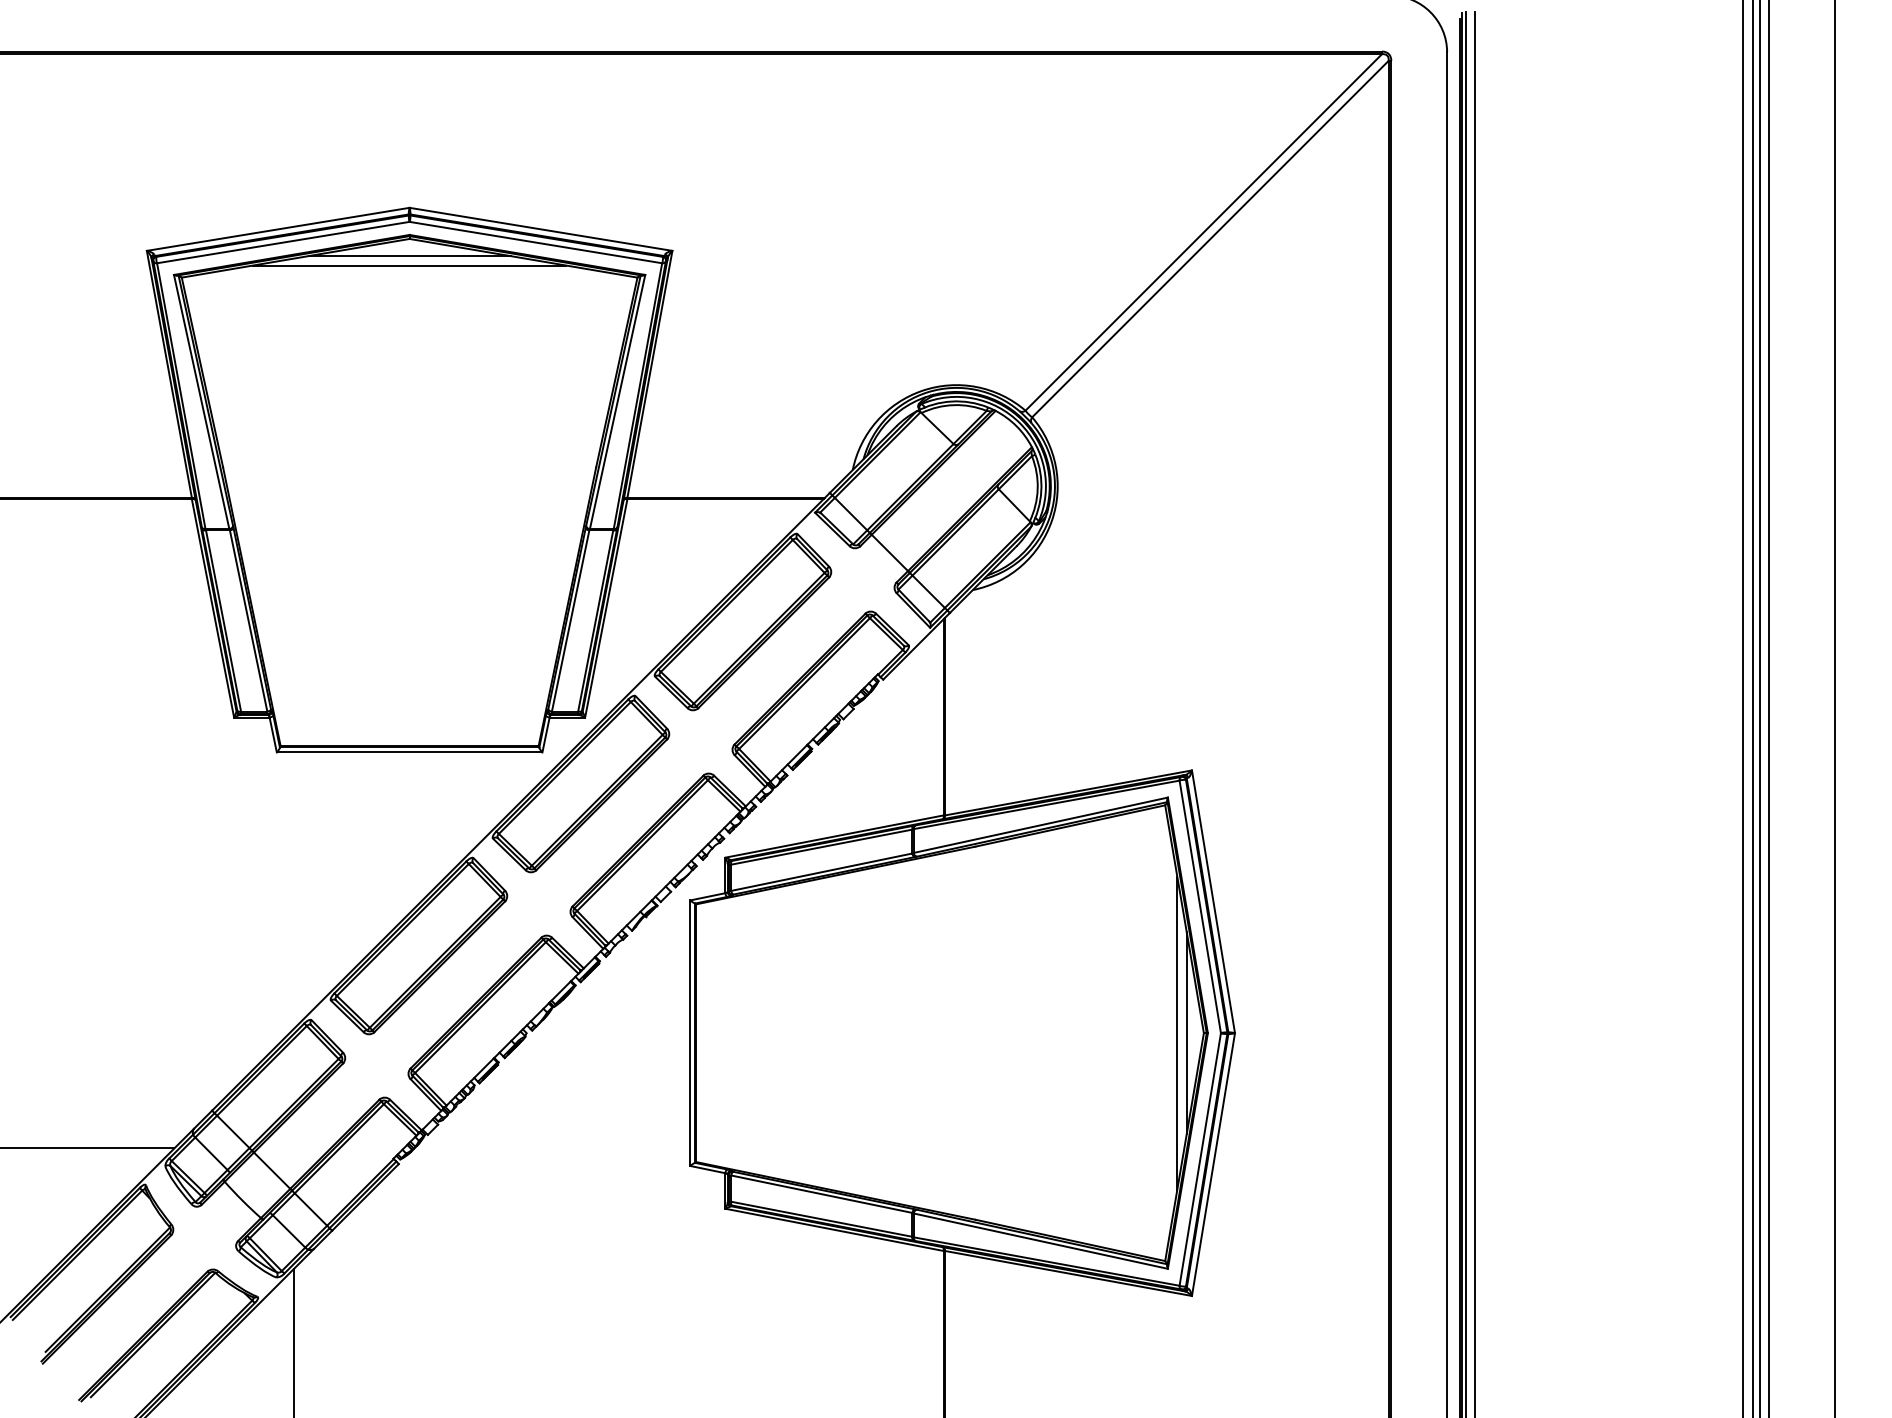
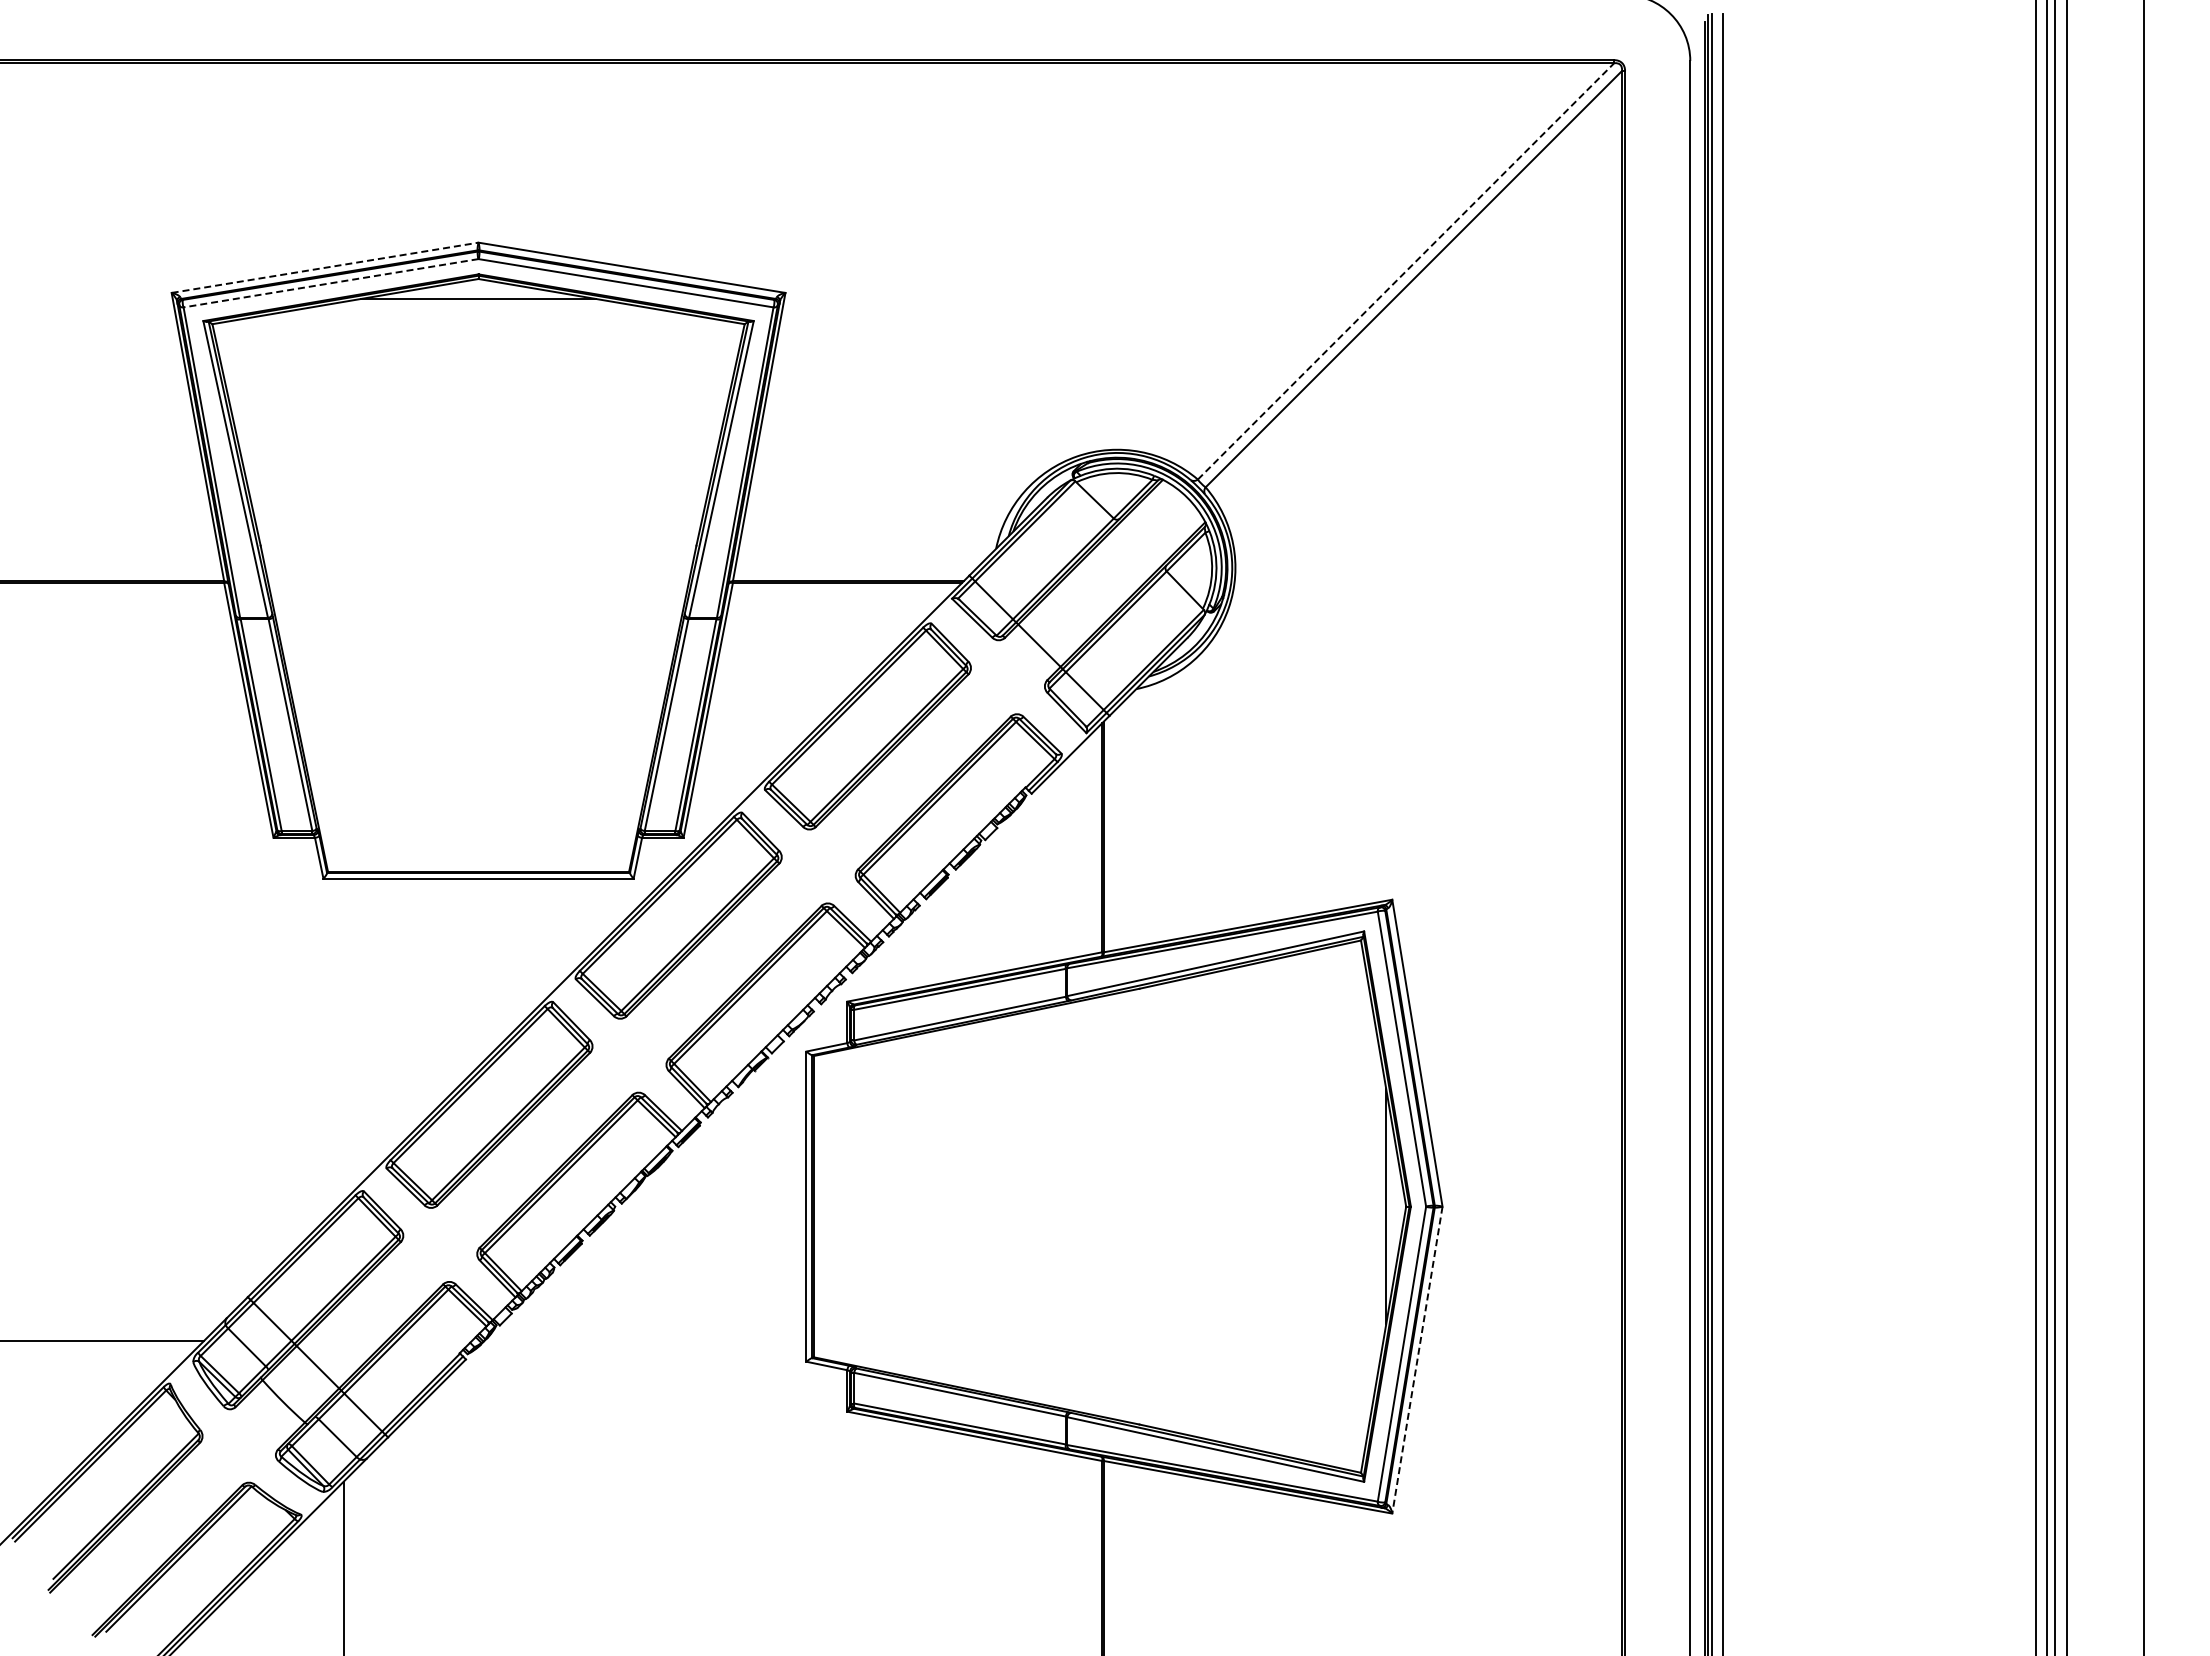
line: (278, 229) -> (325, 267), solid -> dashed
line: (1204, 232) -> (1406, 271), solid -> dashed
line: (282, 242) -> (330, 283), solid -> dashed
line: (409, 265) -> (478, 310), removed
line: (1177, 1033) -> (1375, 1206), removed
line: (1213, 1164) -> (1417, 1360), solid -> dashed

